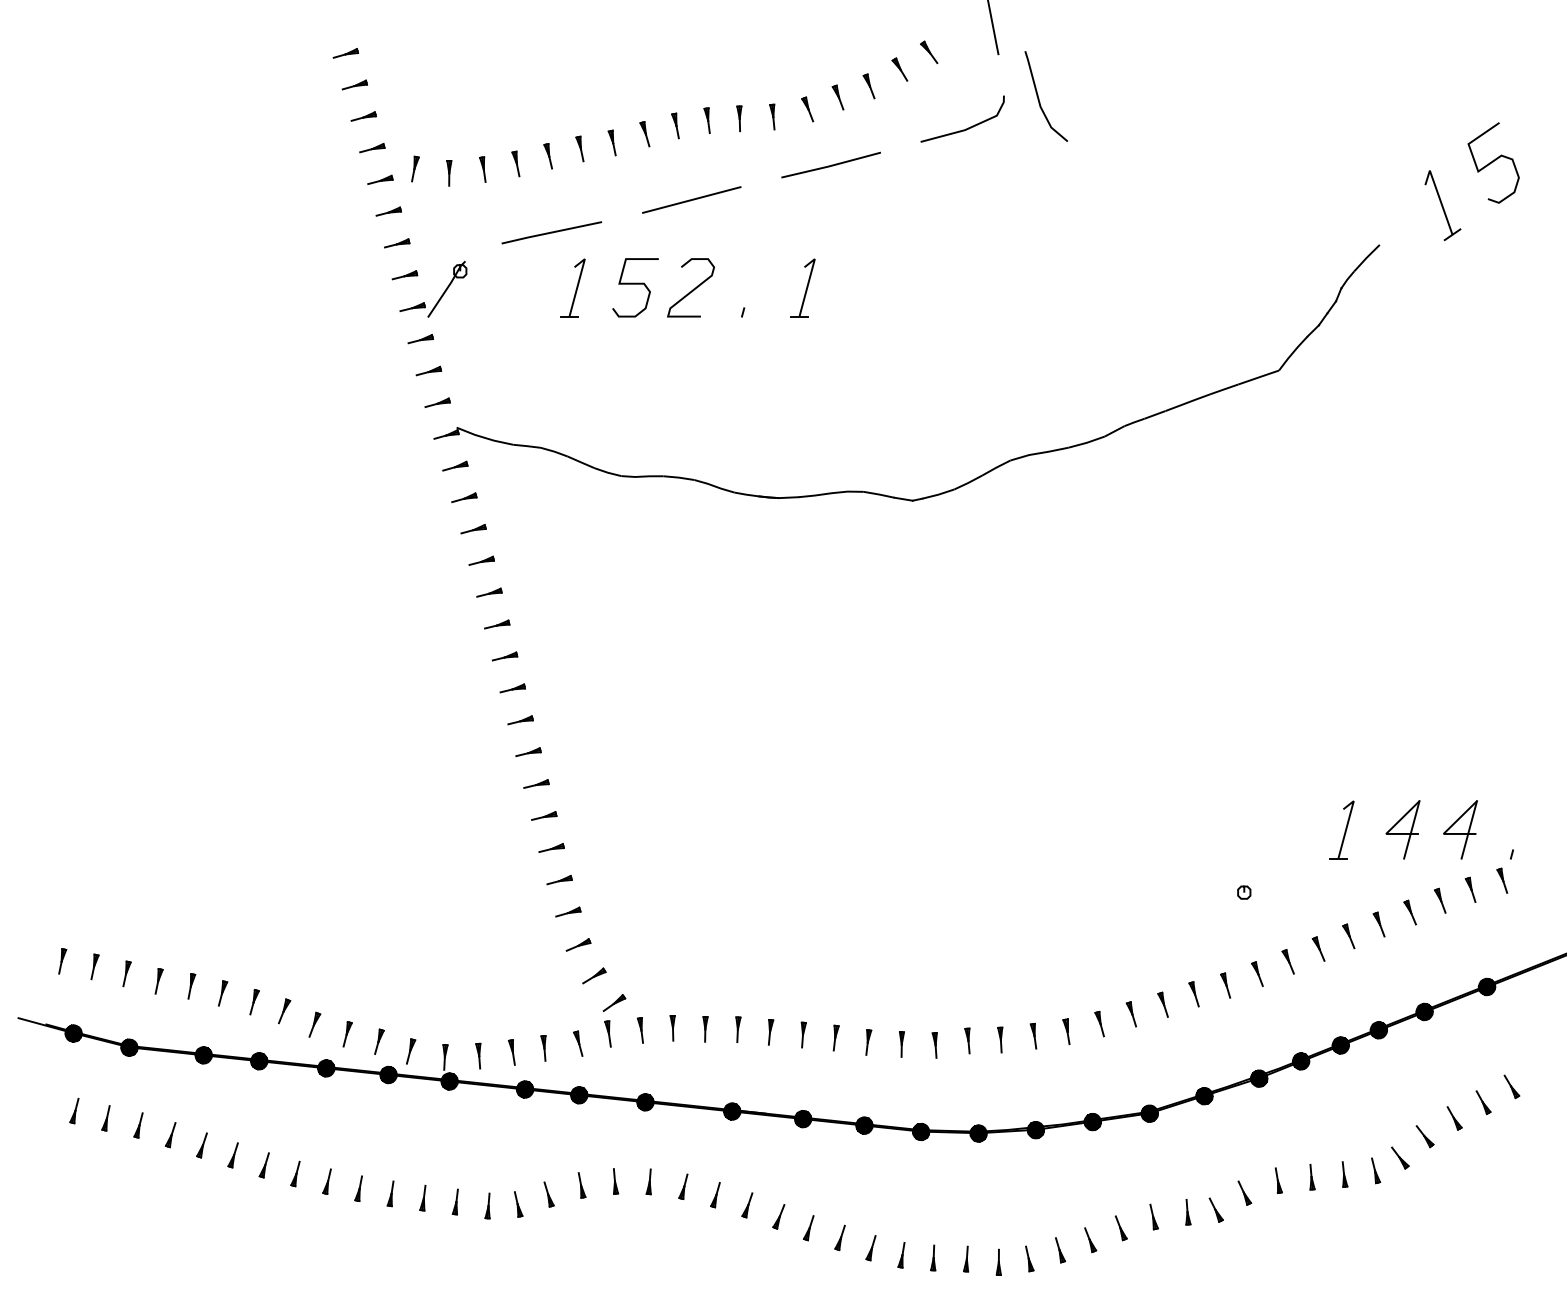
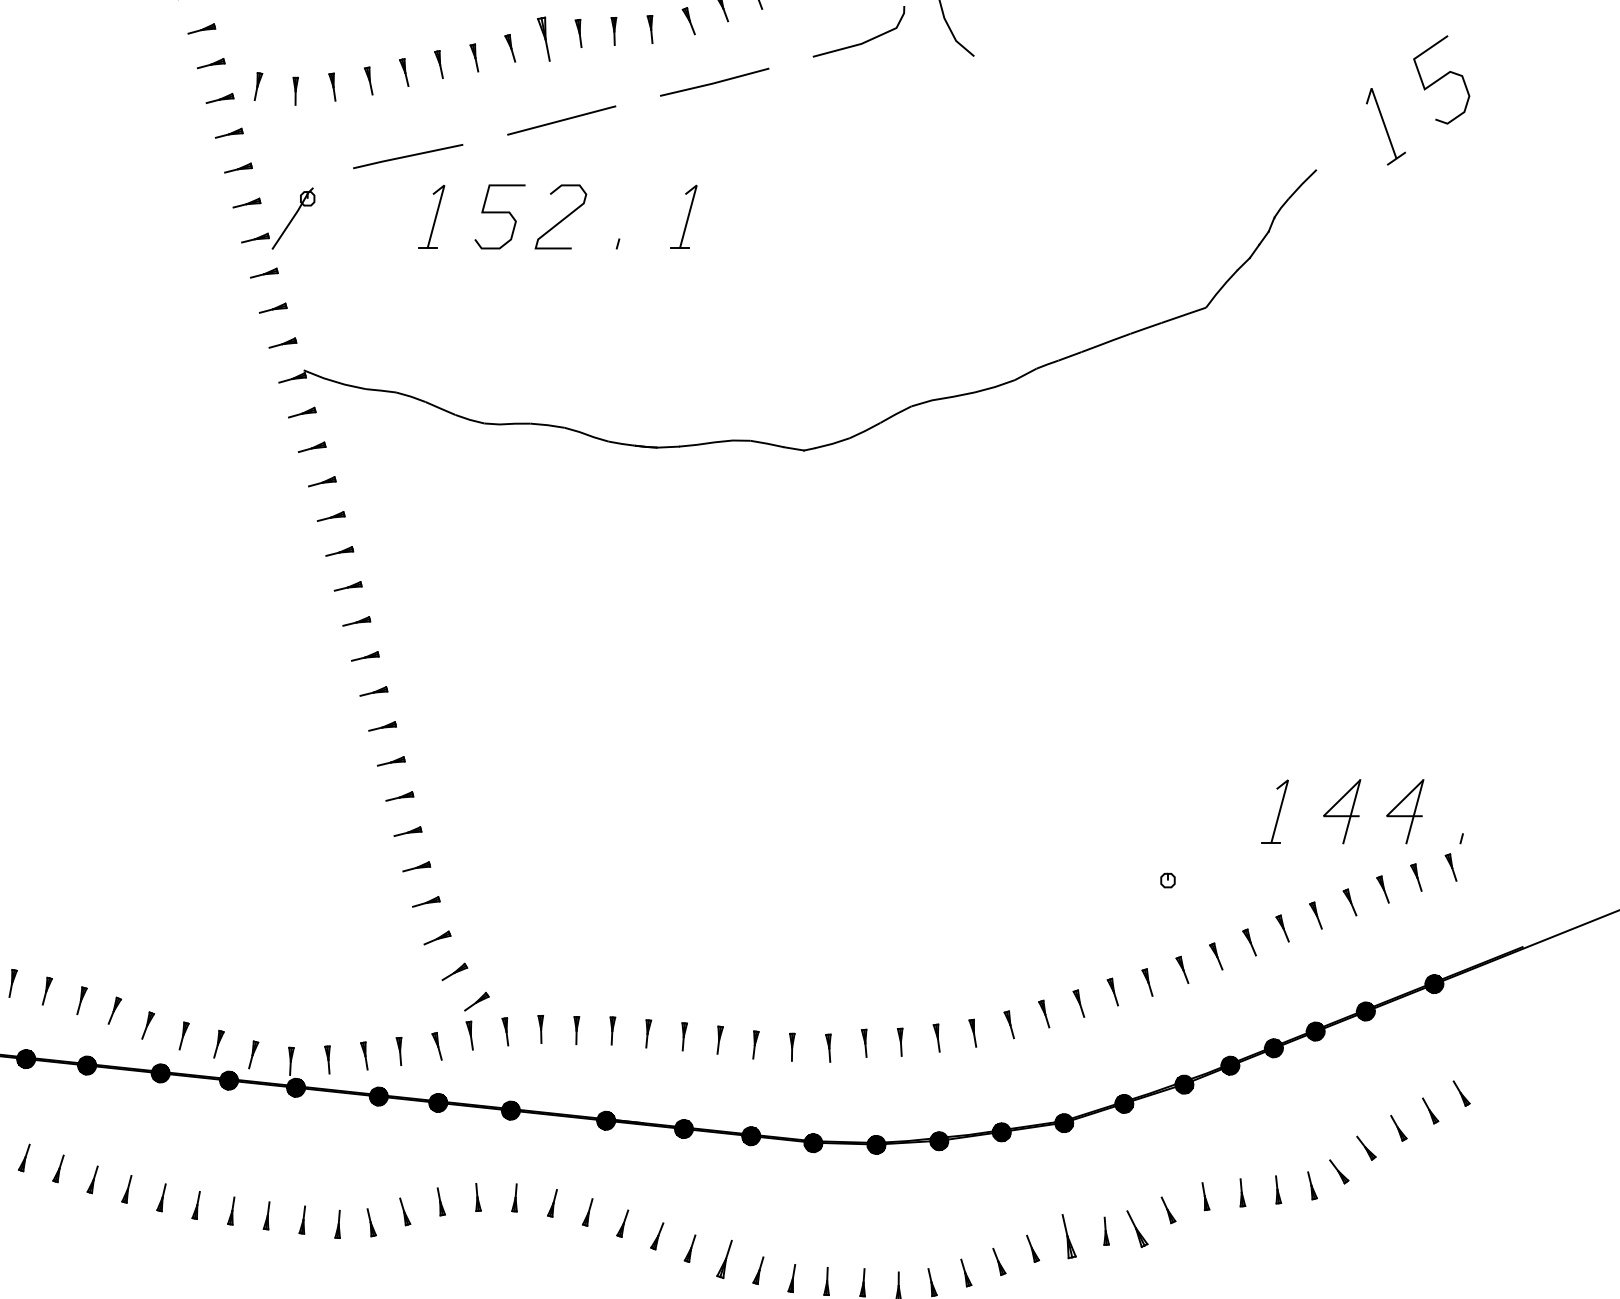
part: (675, 125) -> (543, 38), size x1.6
part: (1215, 1209) -> (1136, 1228), size x1.4
part: (1153, 1216) -> (1068, 1235), size x1.6
part: (839, 1237) -> (723, 1258), size x1.4

